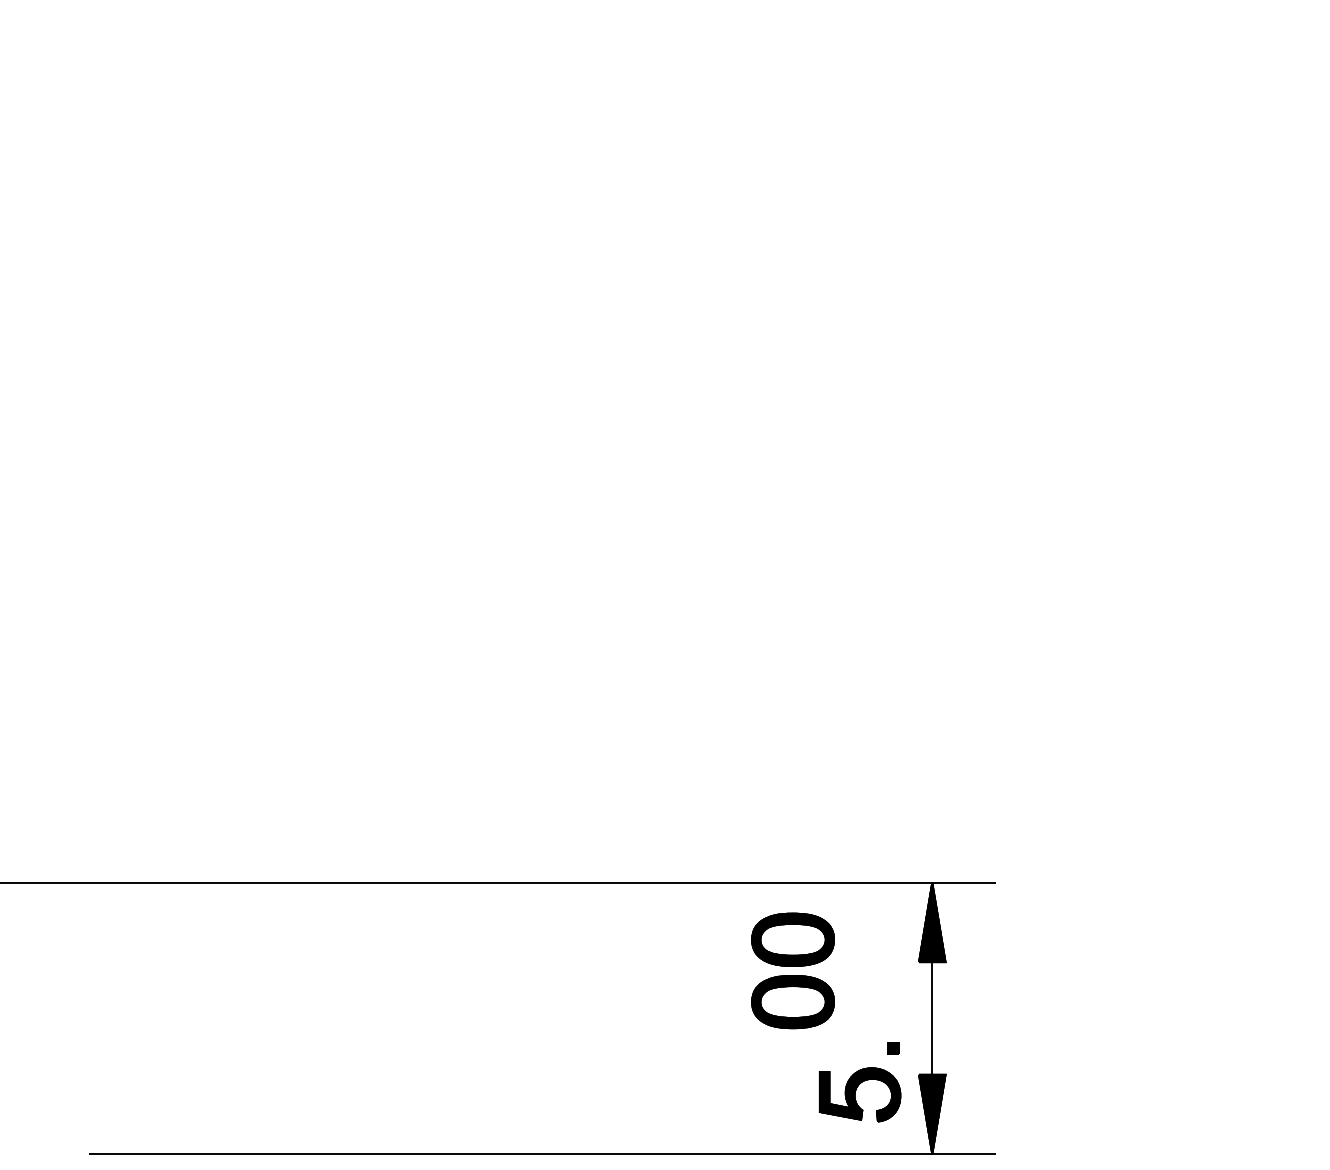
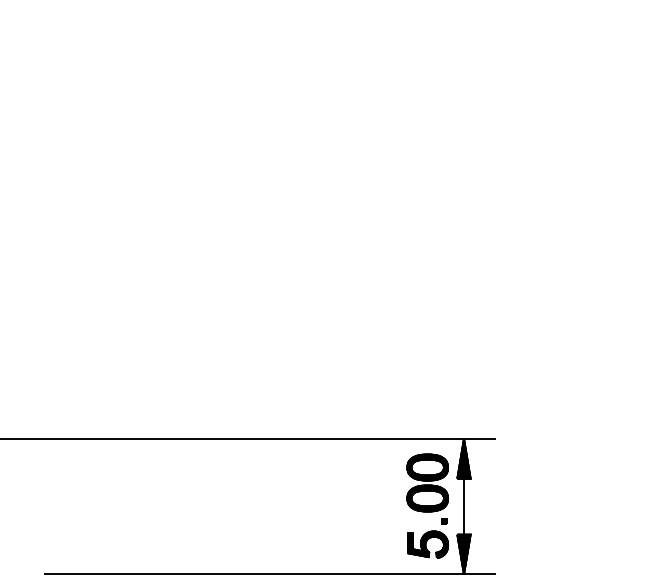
part: (792, 969) -> (427, 482), moved

